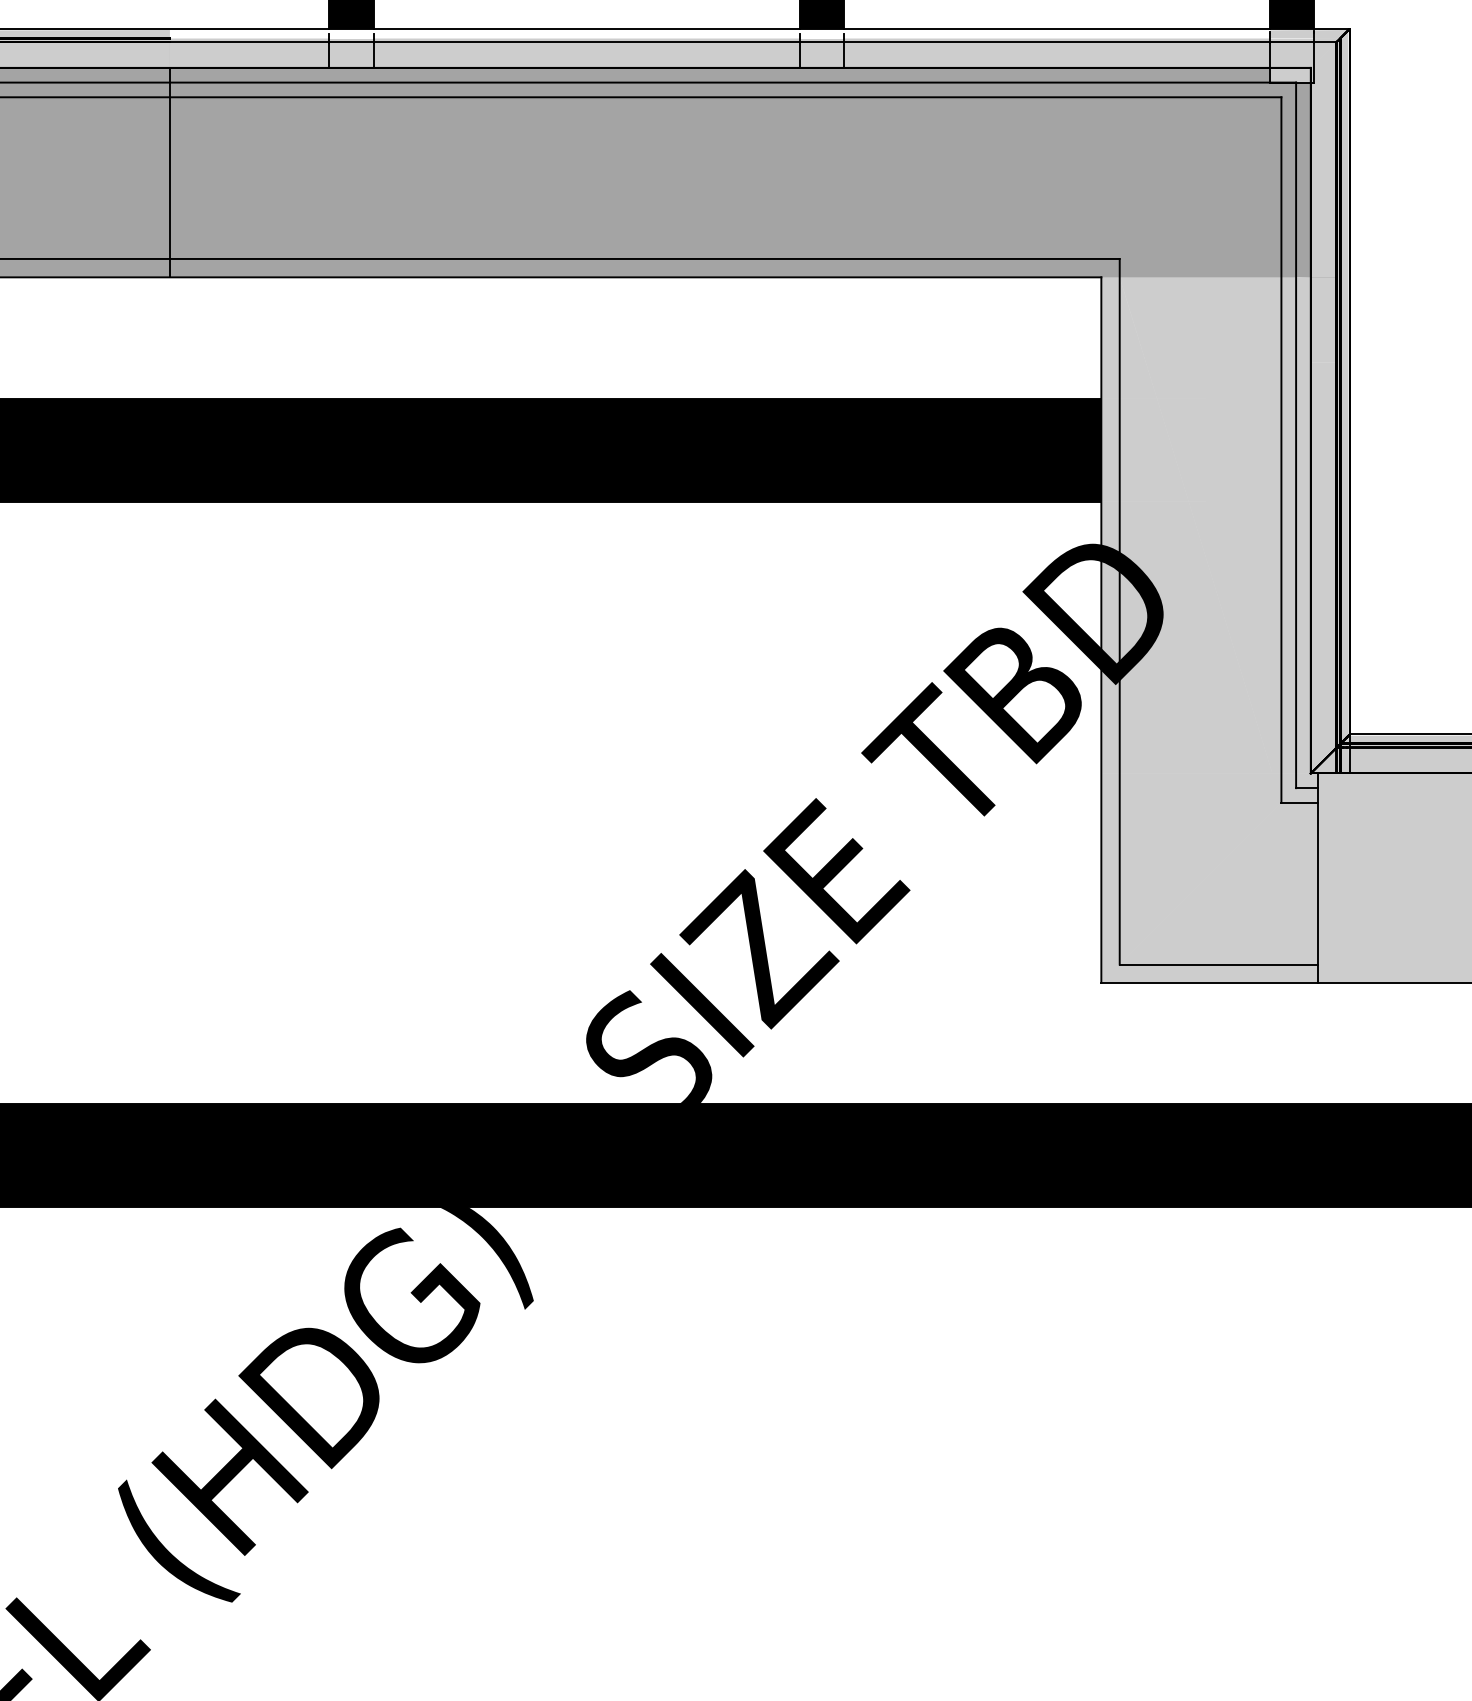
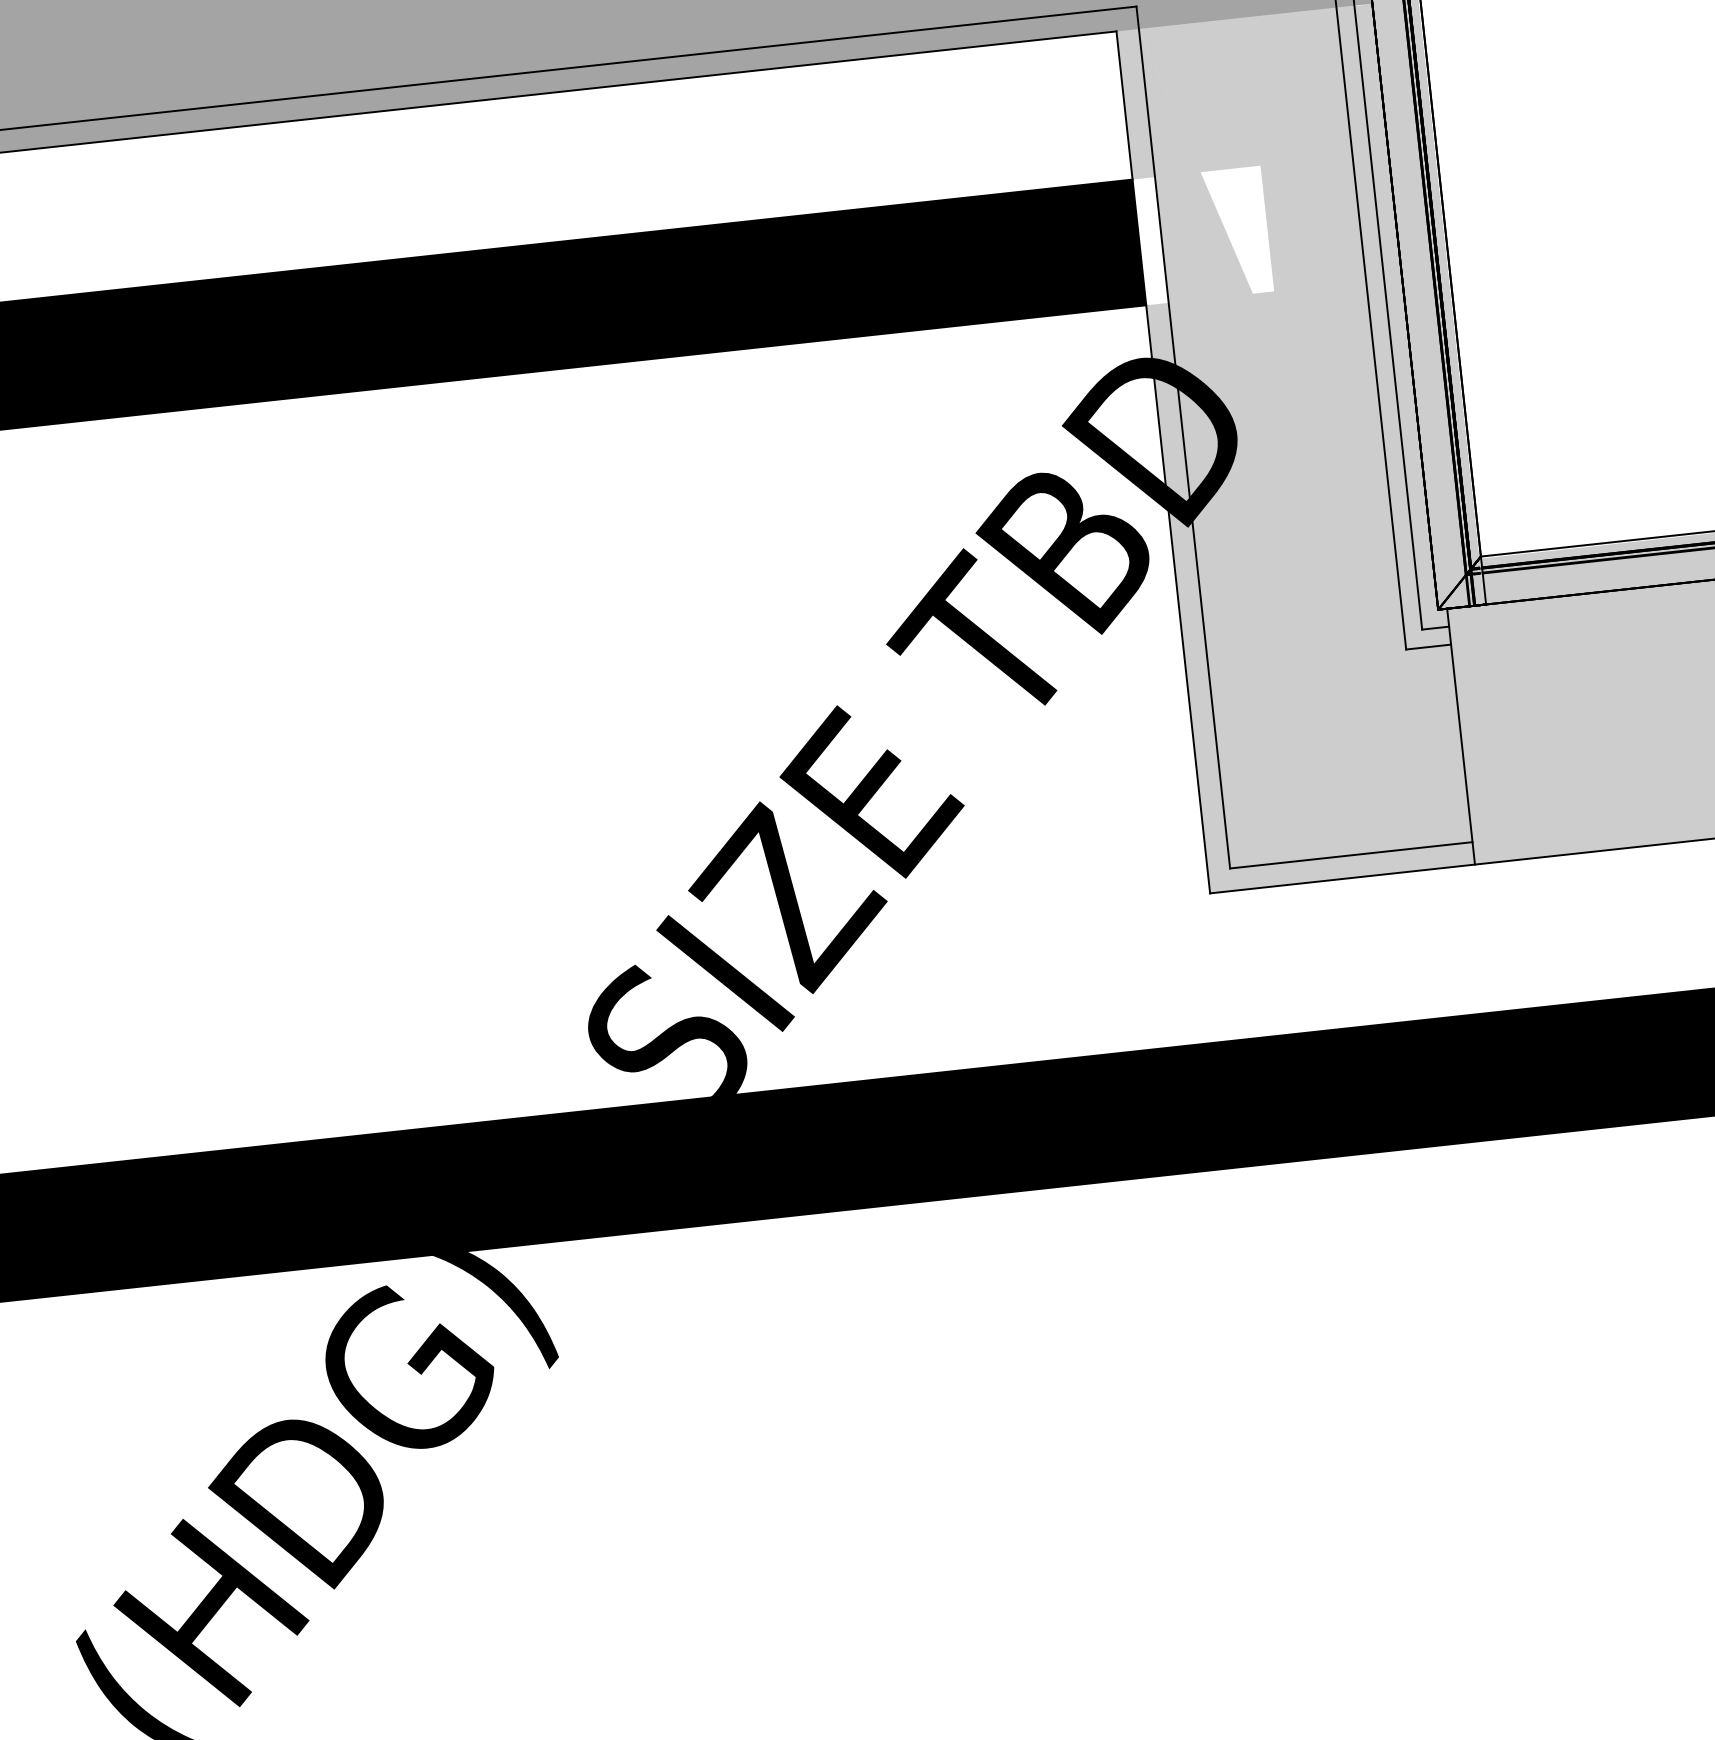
fill: (1110, 449) -> (1150, 240), removed
fill: (1181, 449) -> (1237, 231), removed

